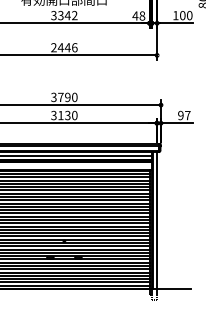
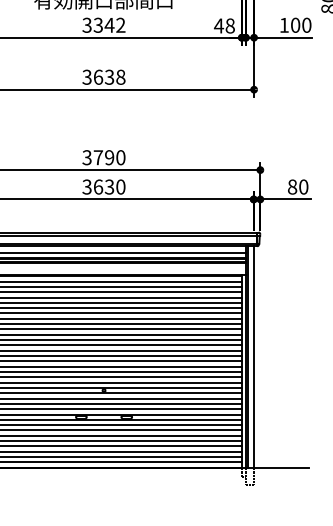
text: (64, 47) -> (104, 76), 2446 -> 3638
text: (60, 115) -> (97, 186), 3130 -> 3630
text: (184, 115) -> (298, 186), 97 -> 80

